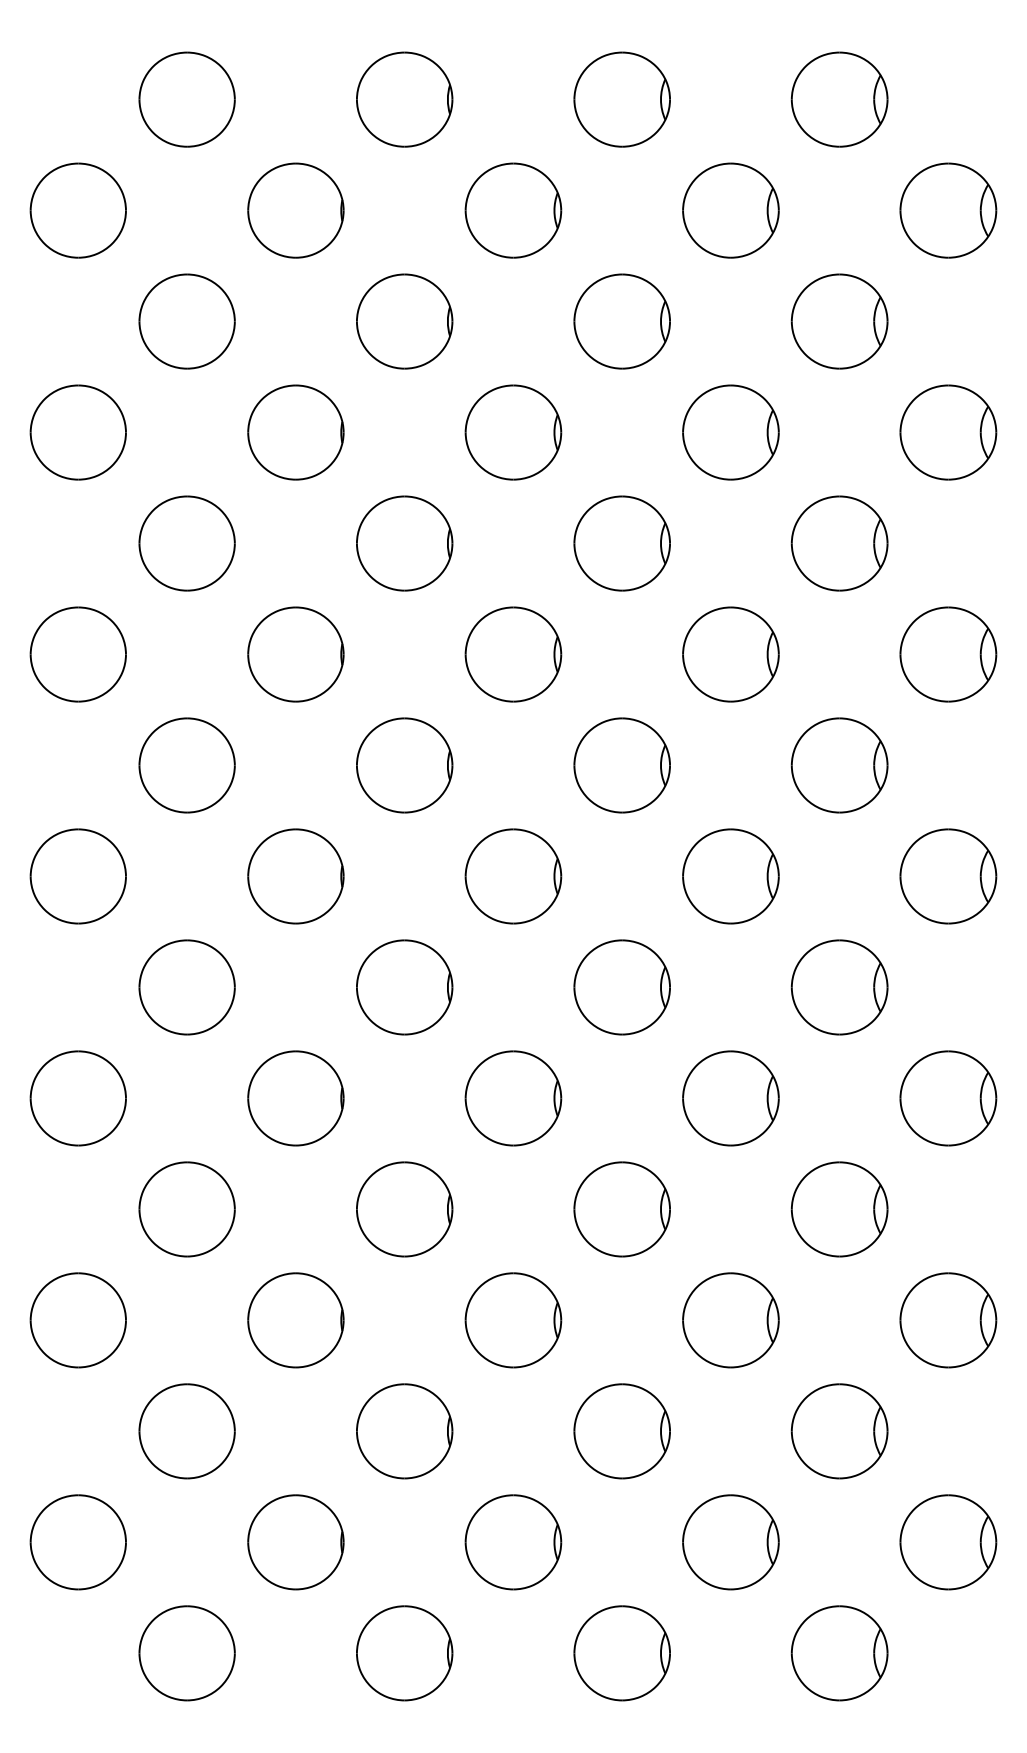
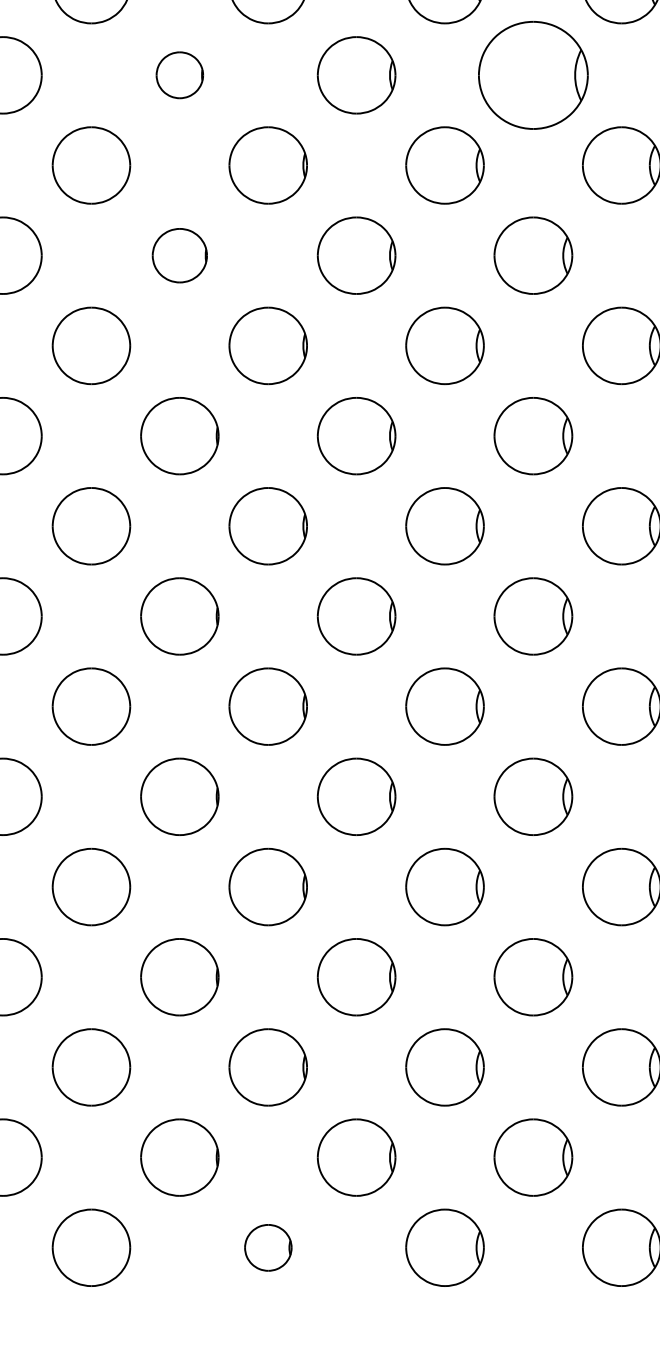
part: (295, 210) -> (179, 75), size x0.6
part: (730, 210) -> (533, 75), size x1.4
part: (295, 432) -> (179, 255), size x0.7
part: (404, 1653) -> (268, 1247), size x0.6

